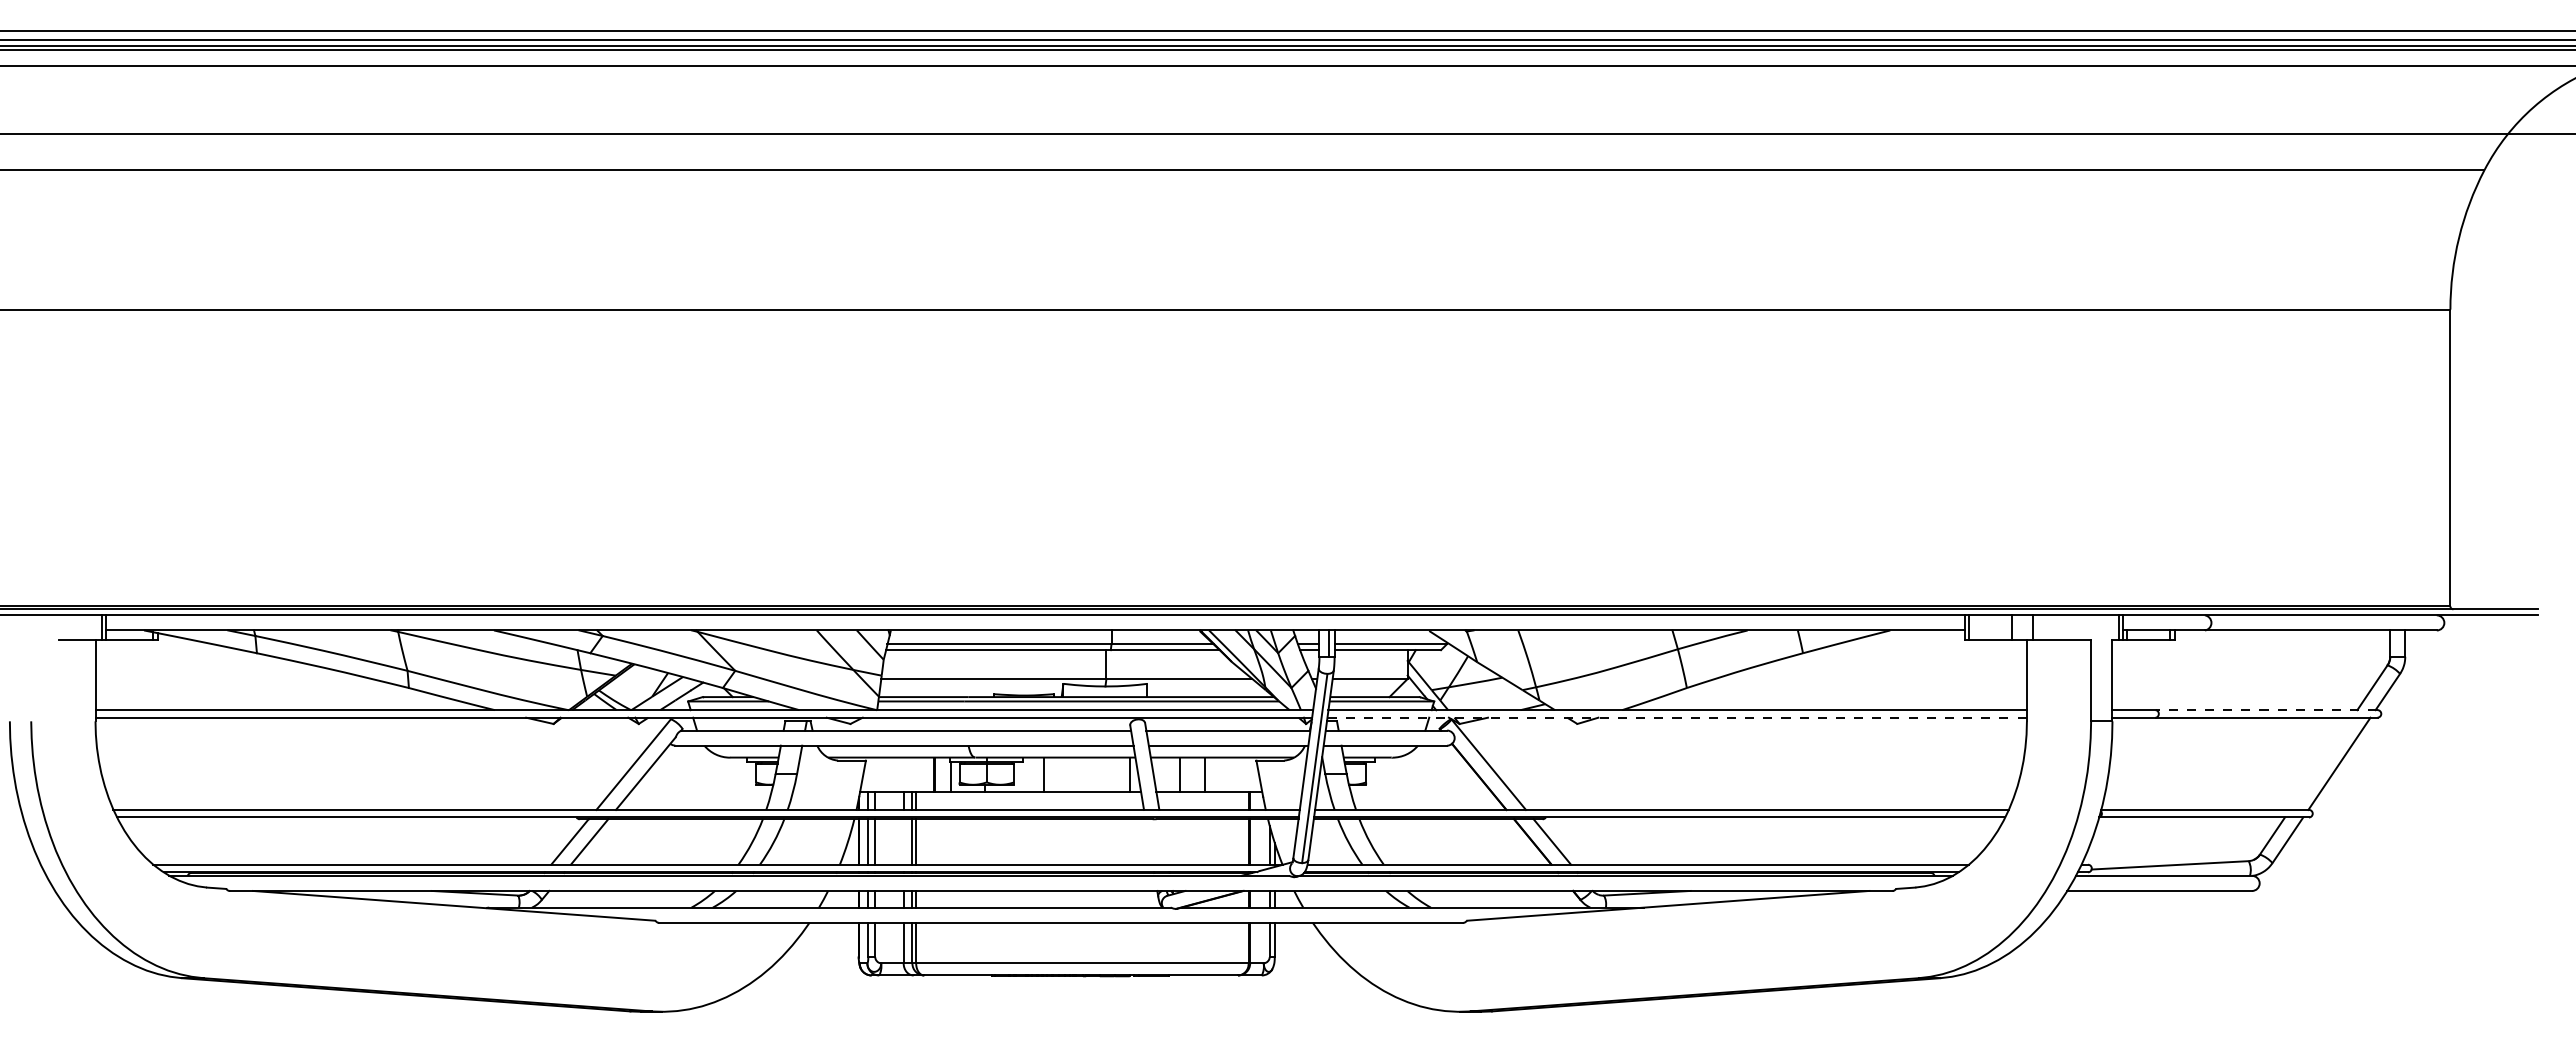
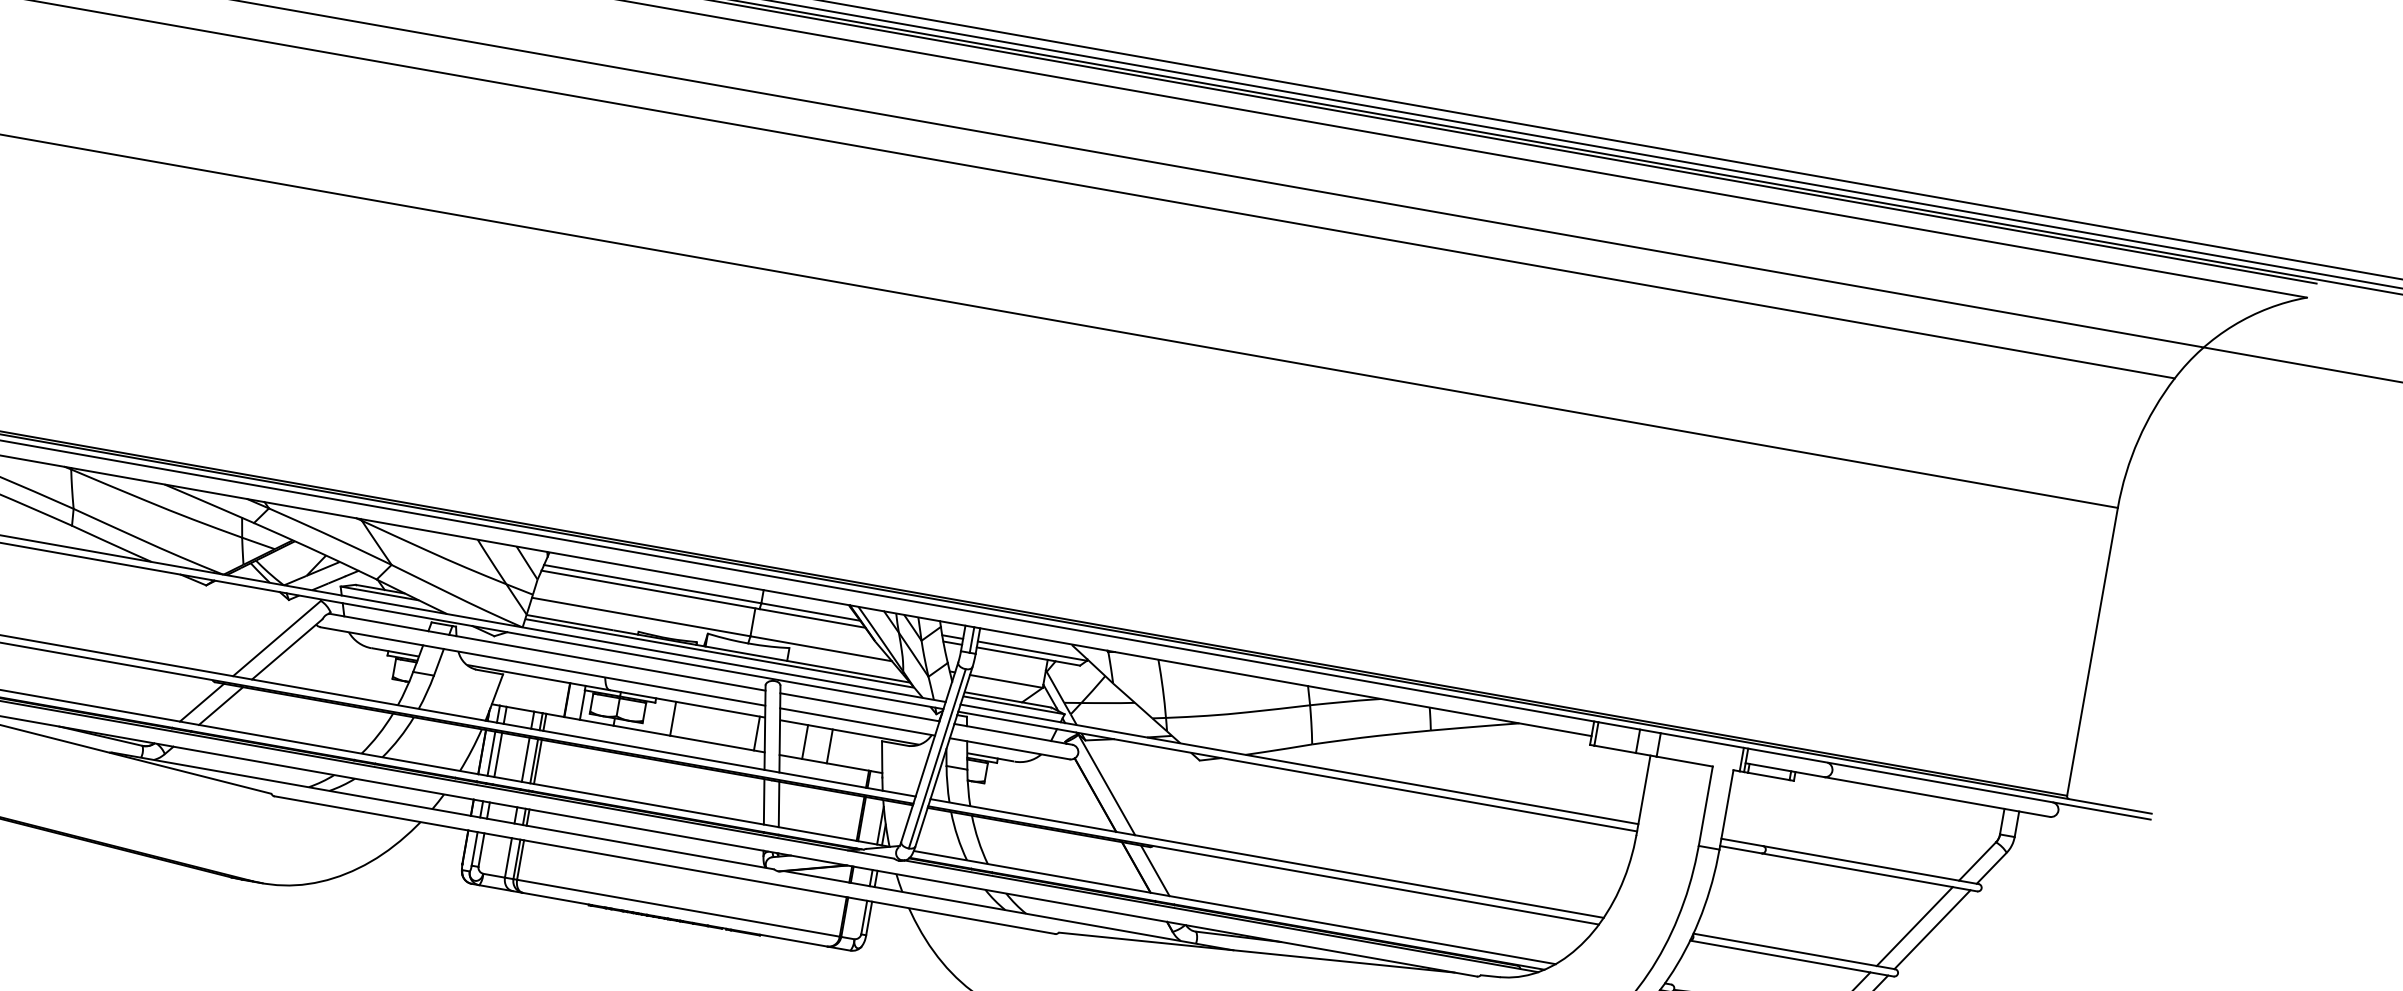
line: (2266, 710) -> (1870, 865), dashed -> solid
line: (1677, 717) -> (1298, 771), dashed -> solid
line: (2321, 763) -> (1915, 926), added
line: (903, 841) -> (525, 759), added
line: (1149, 841) -> (764, 801), added
line: (1164, 841) -> (778, 803), added

